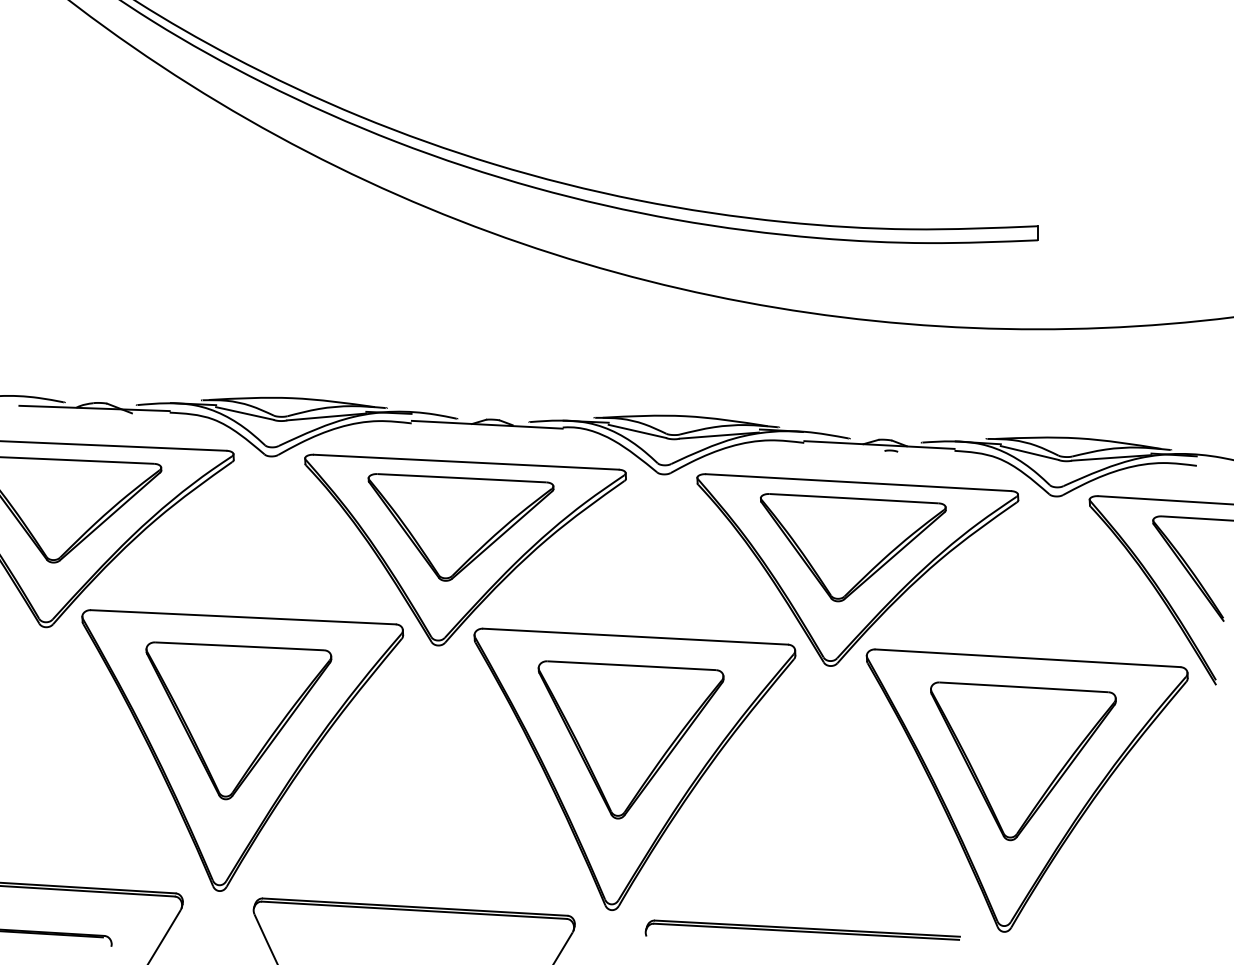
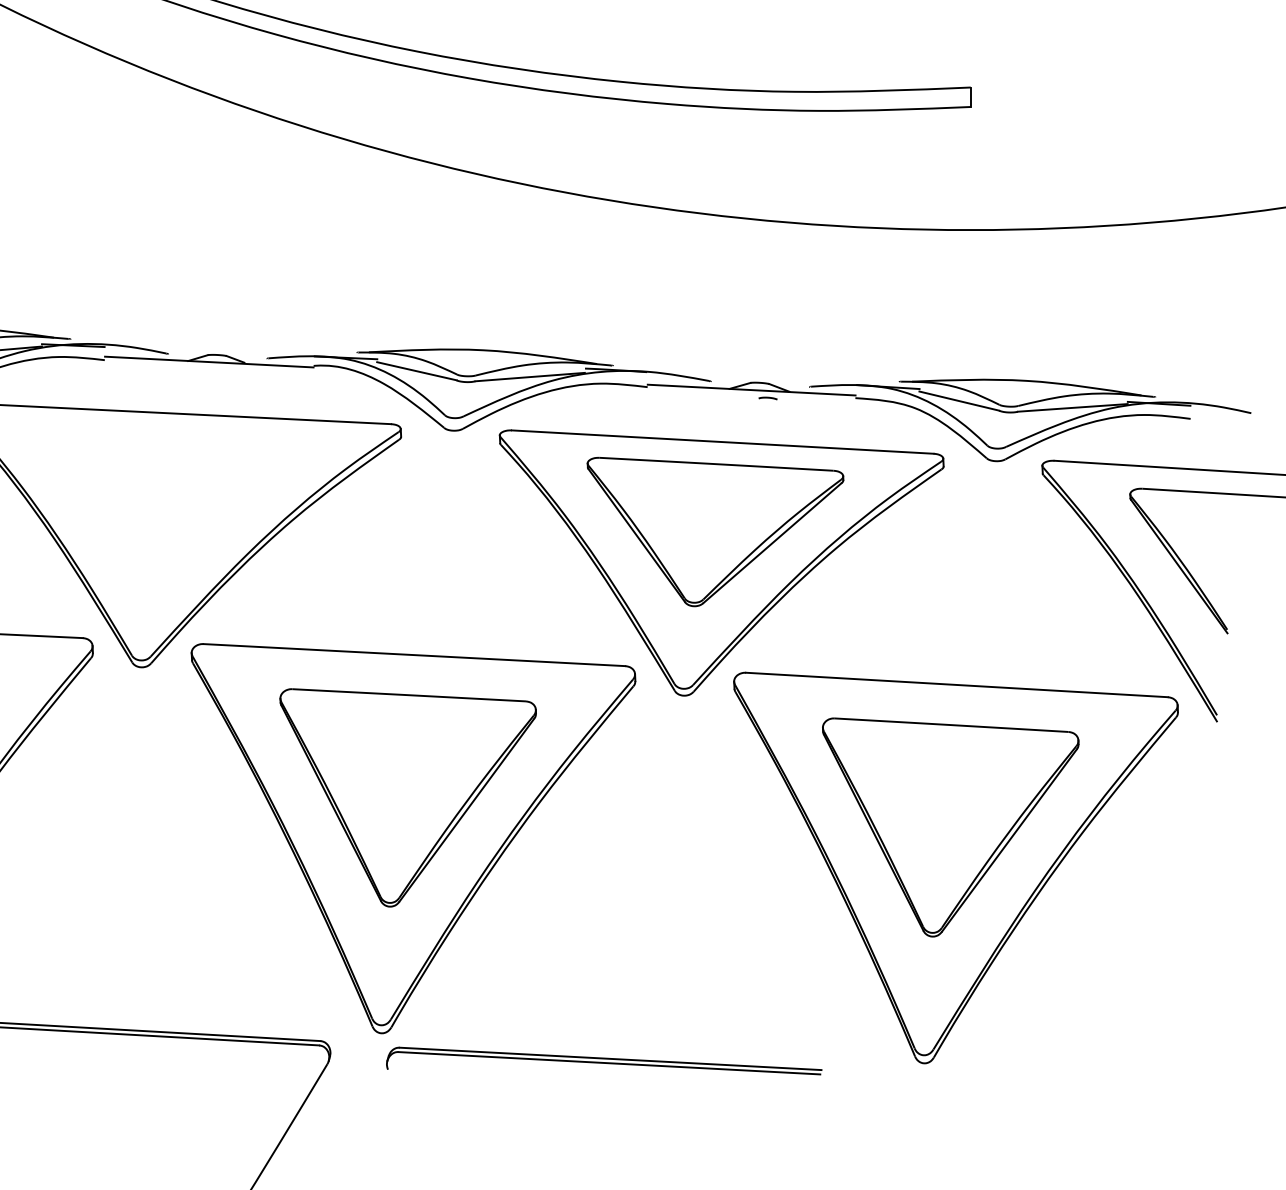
part: (460, 527) -> (172, 504), removed
part: (802, 929) -> (603, 1060), moved

